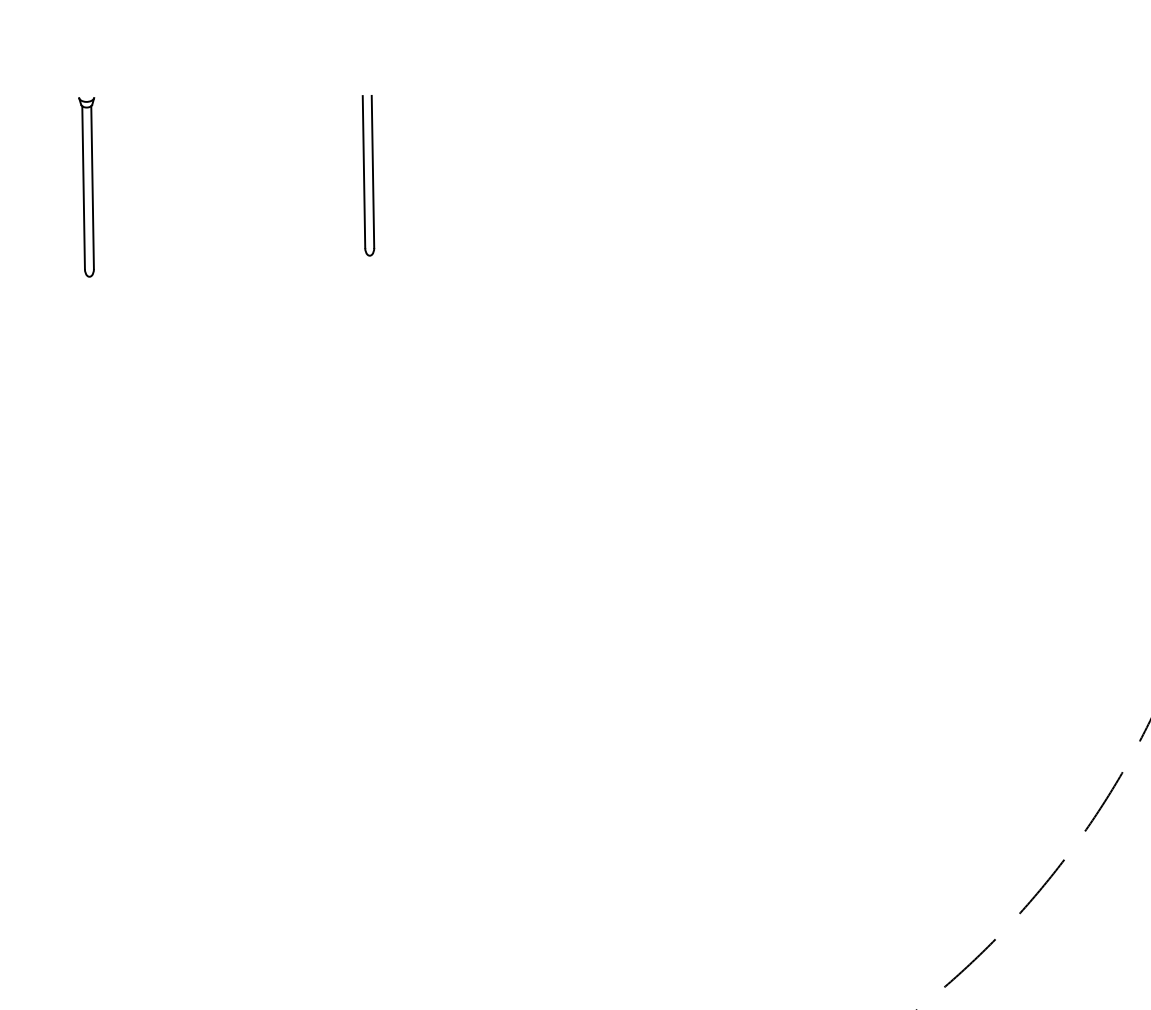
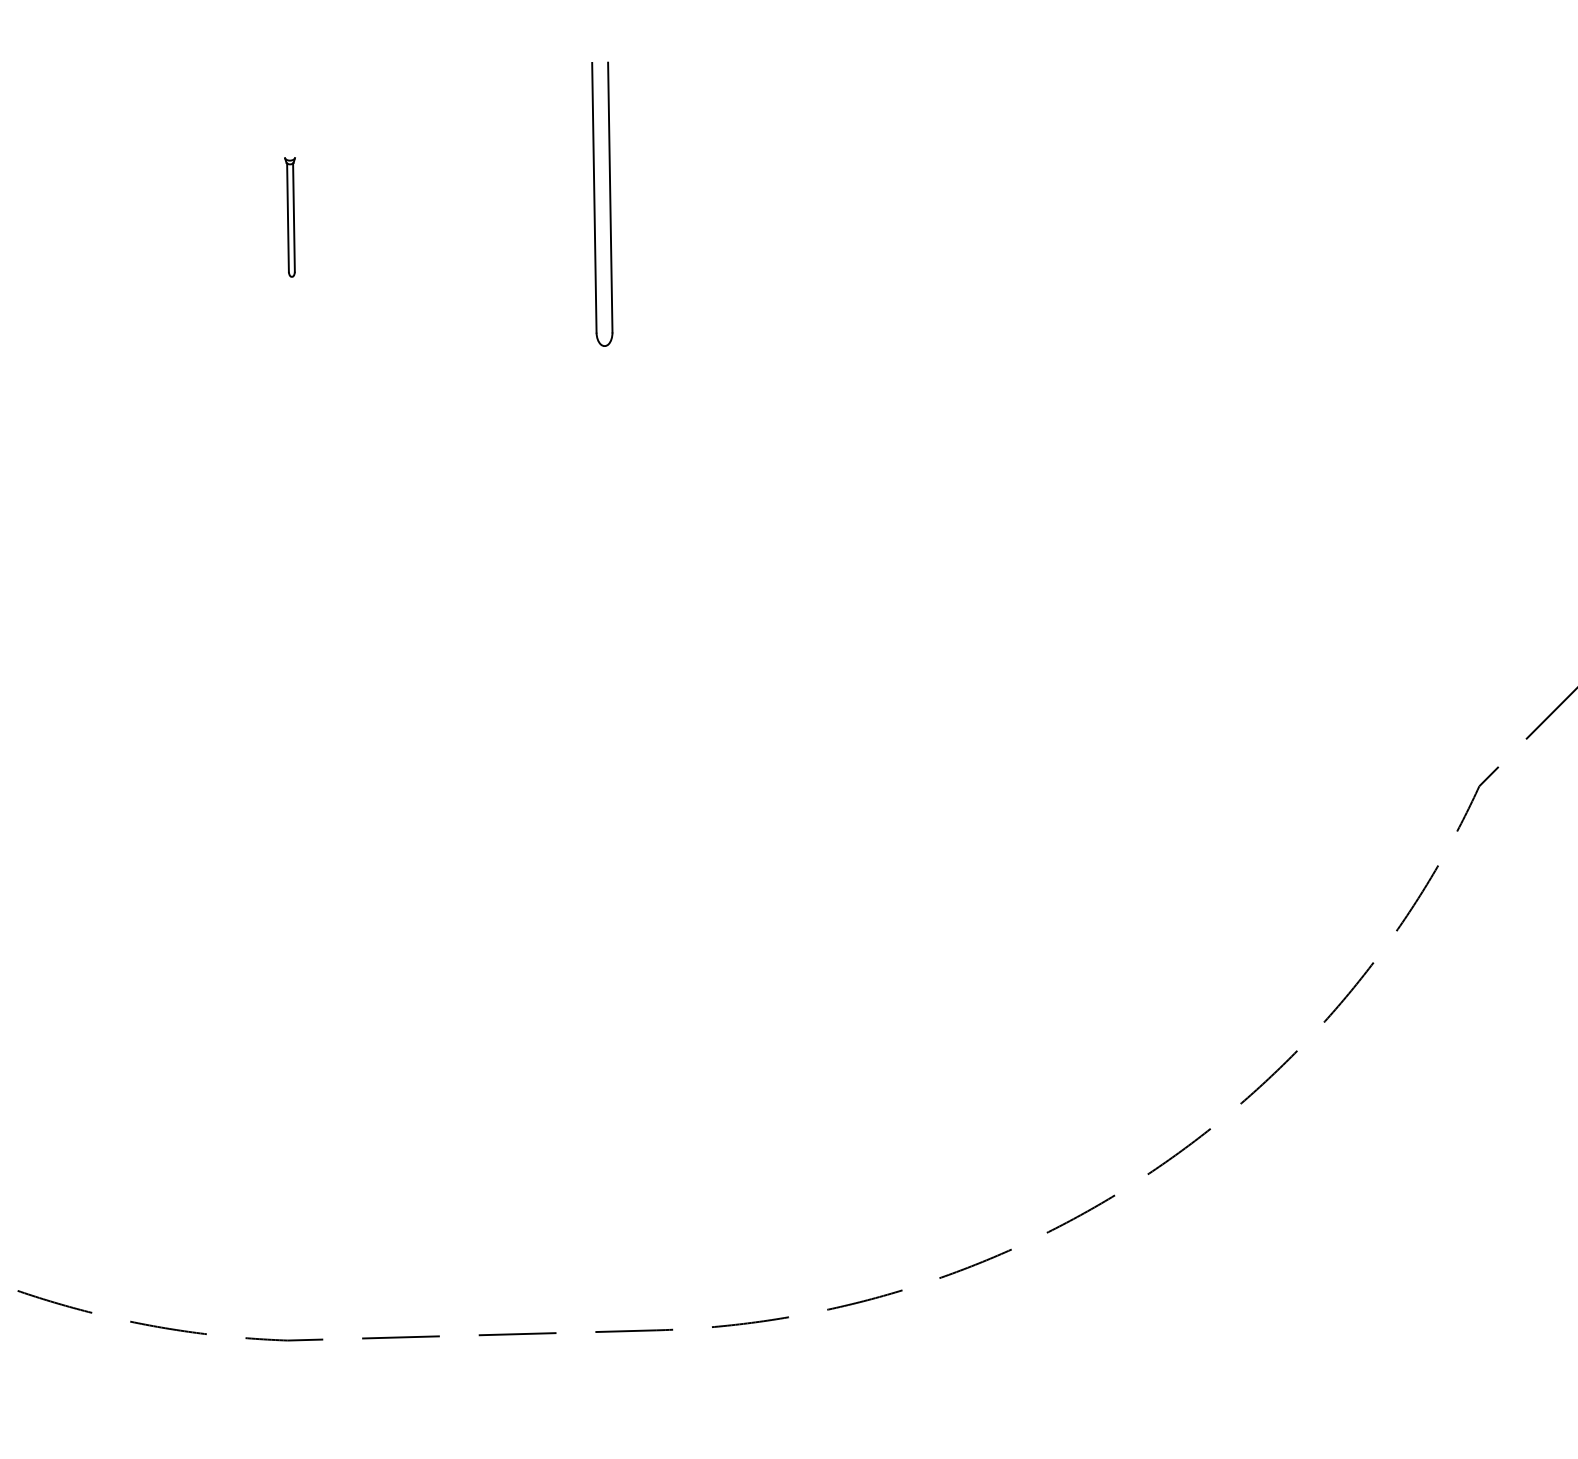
part: (368, 175) -> (602, 204), size x1.6
part: (86, 187) -> (289, 217), size x0.6

